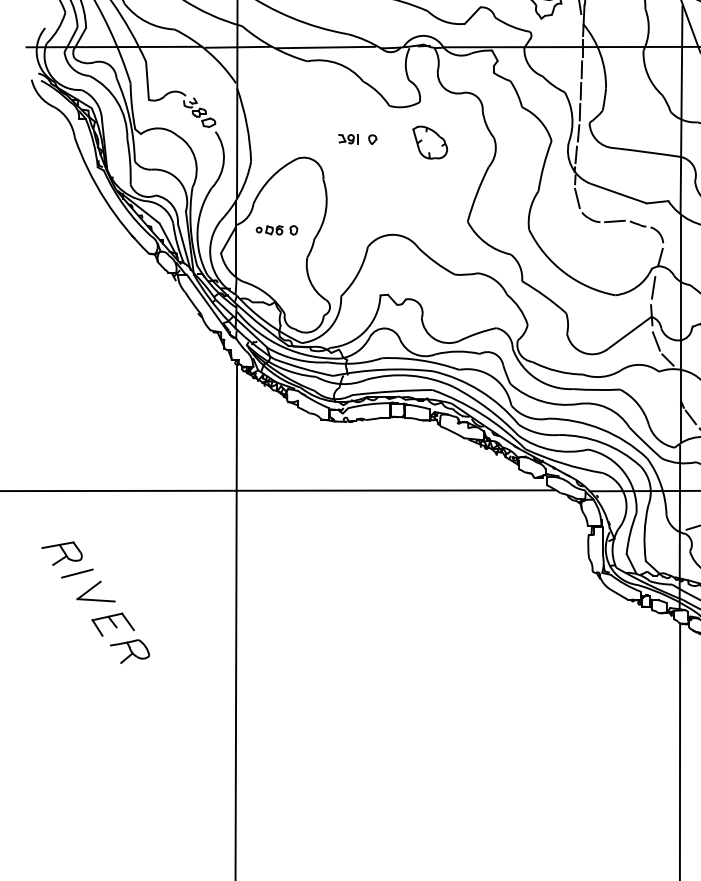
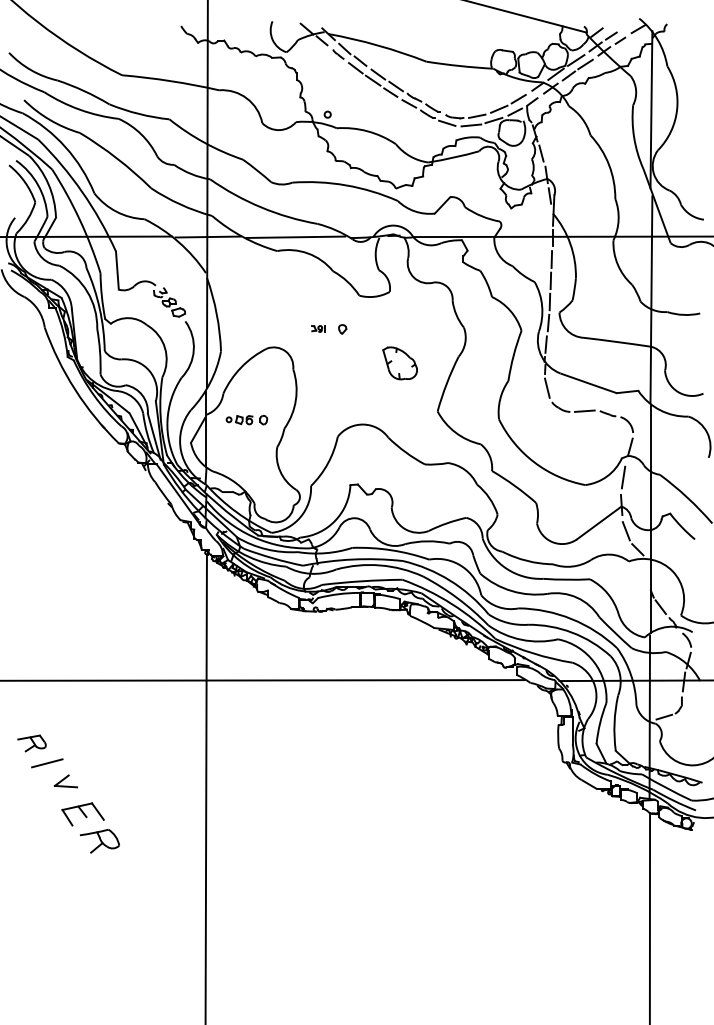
part: (348, 138) -> (318, 328), size x0.7
part: (429, 142) -> (399, 363), moved
part: (61, 553) -> (31, 743), size x0.7
part: (95, 591) -> (65, 781), size x0.6

